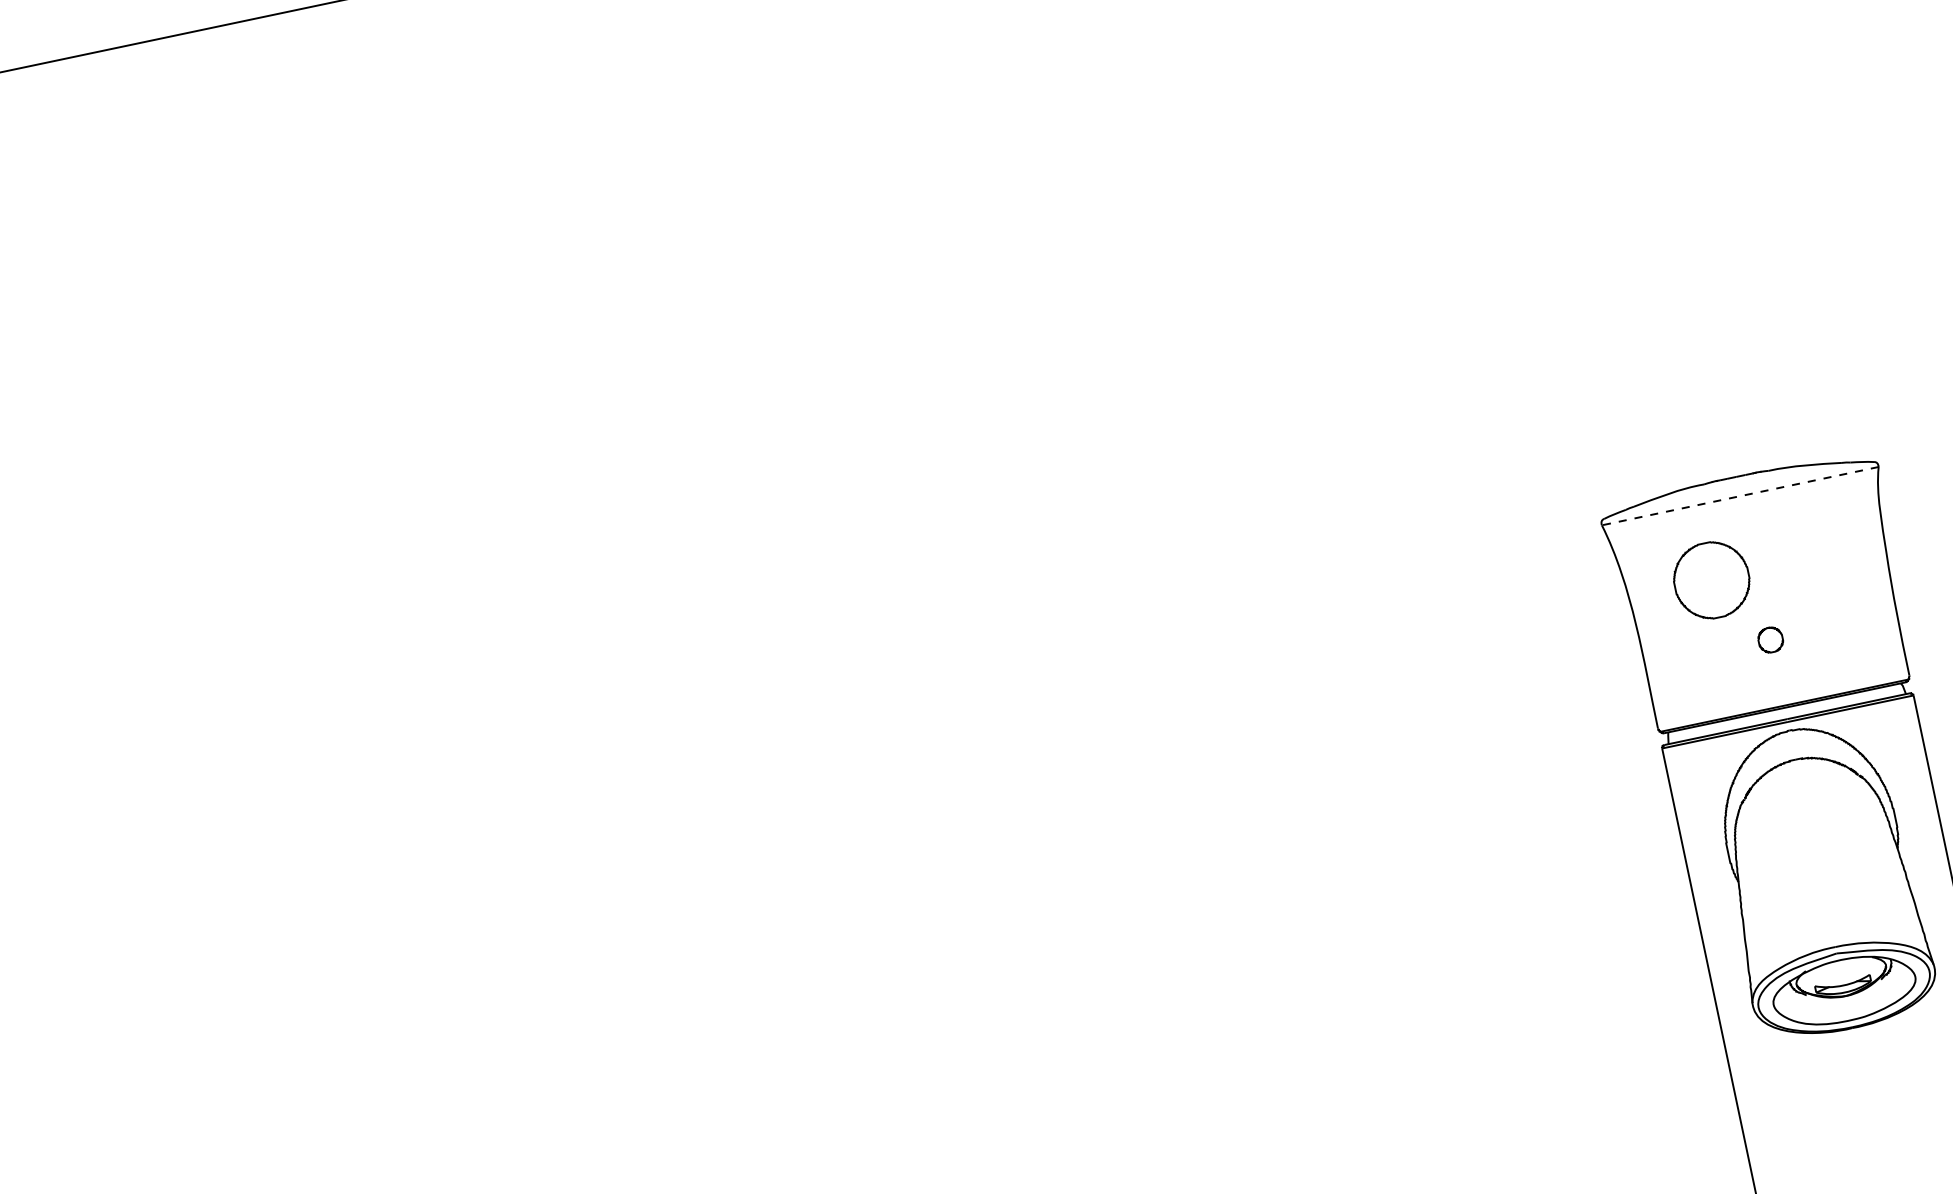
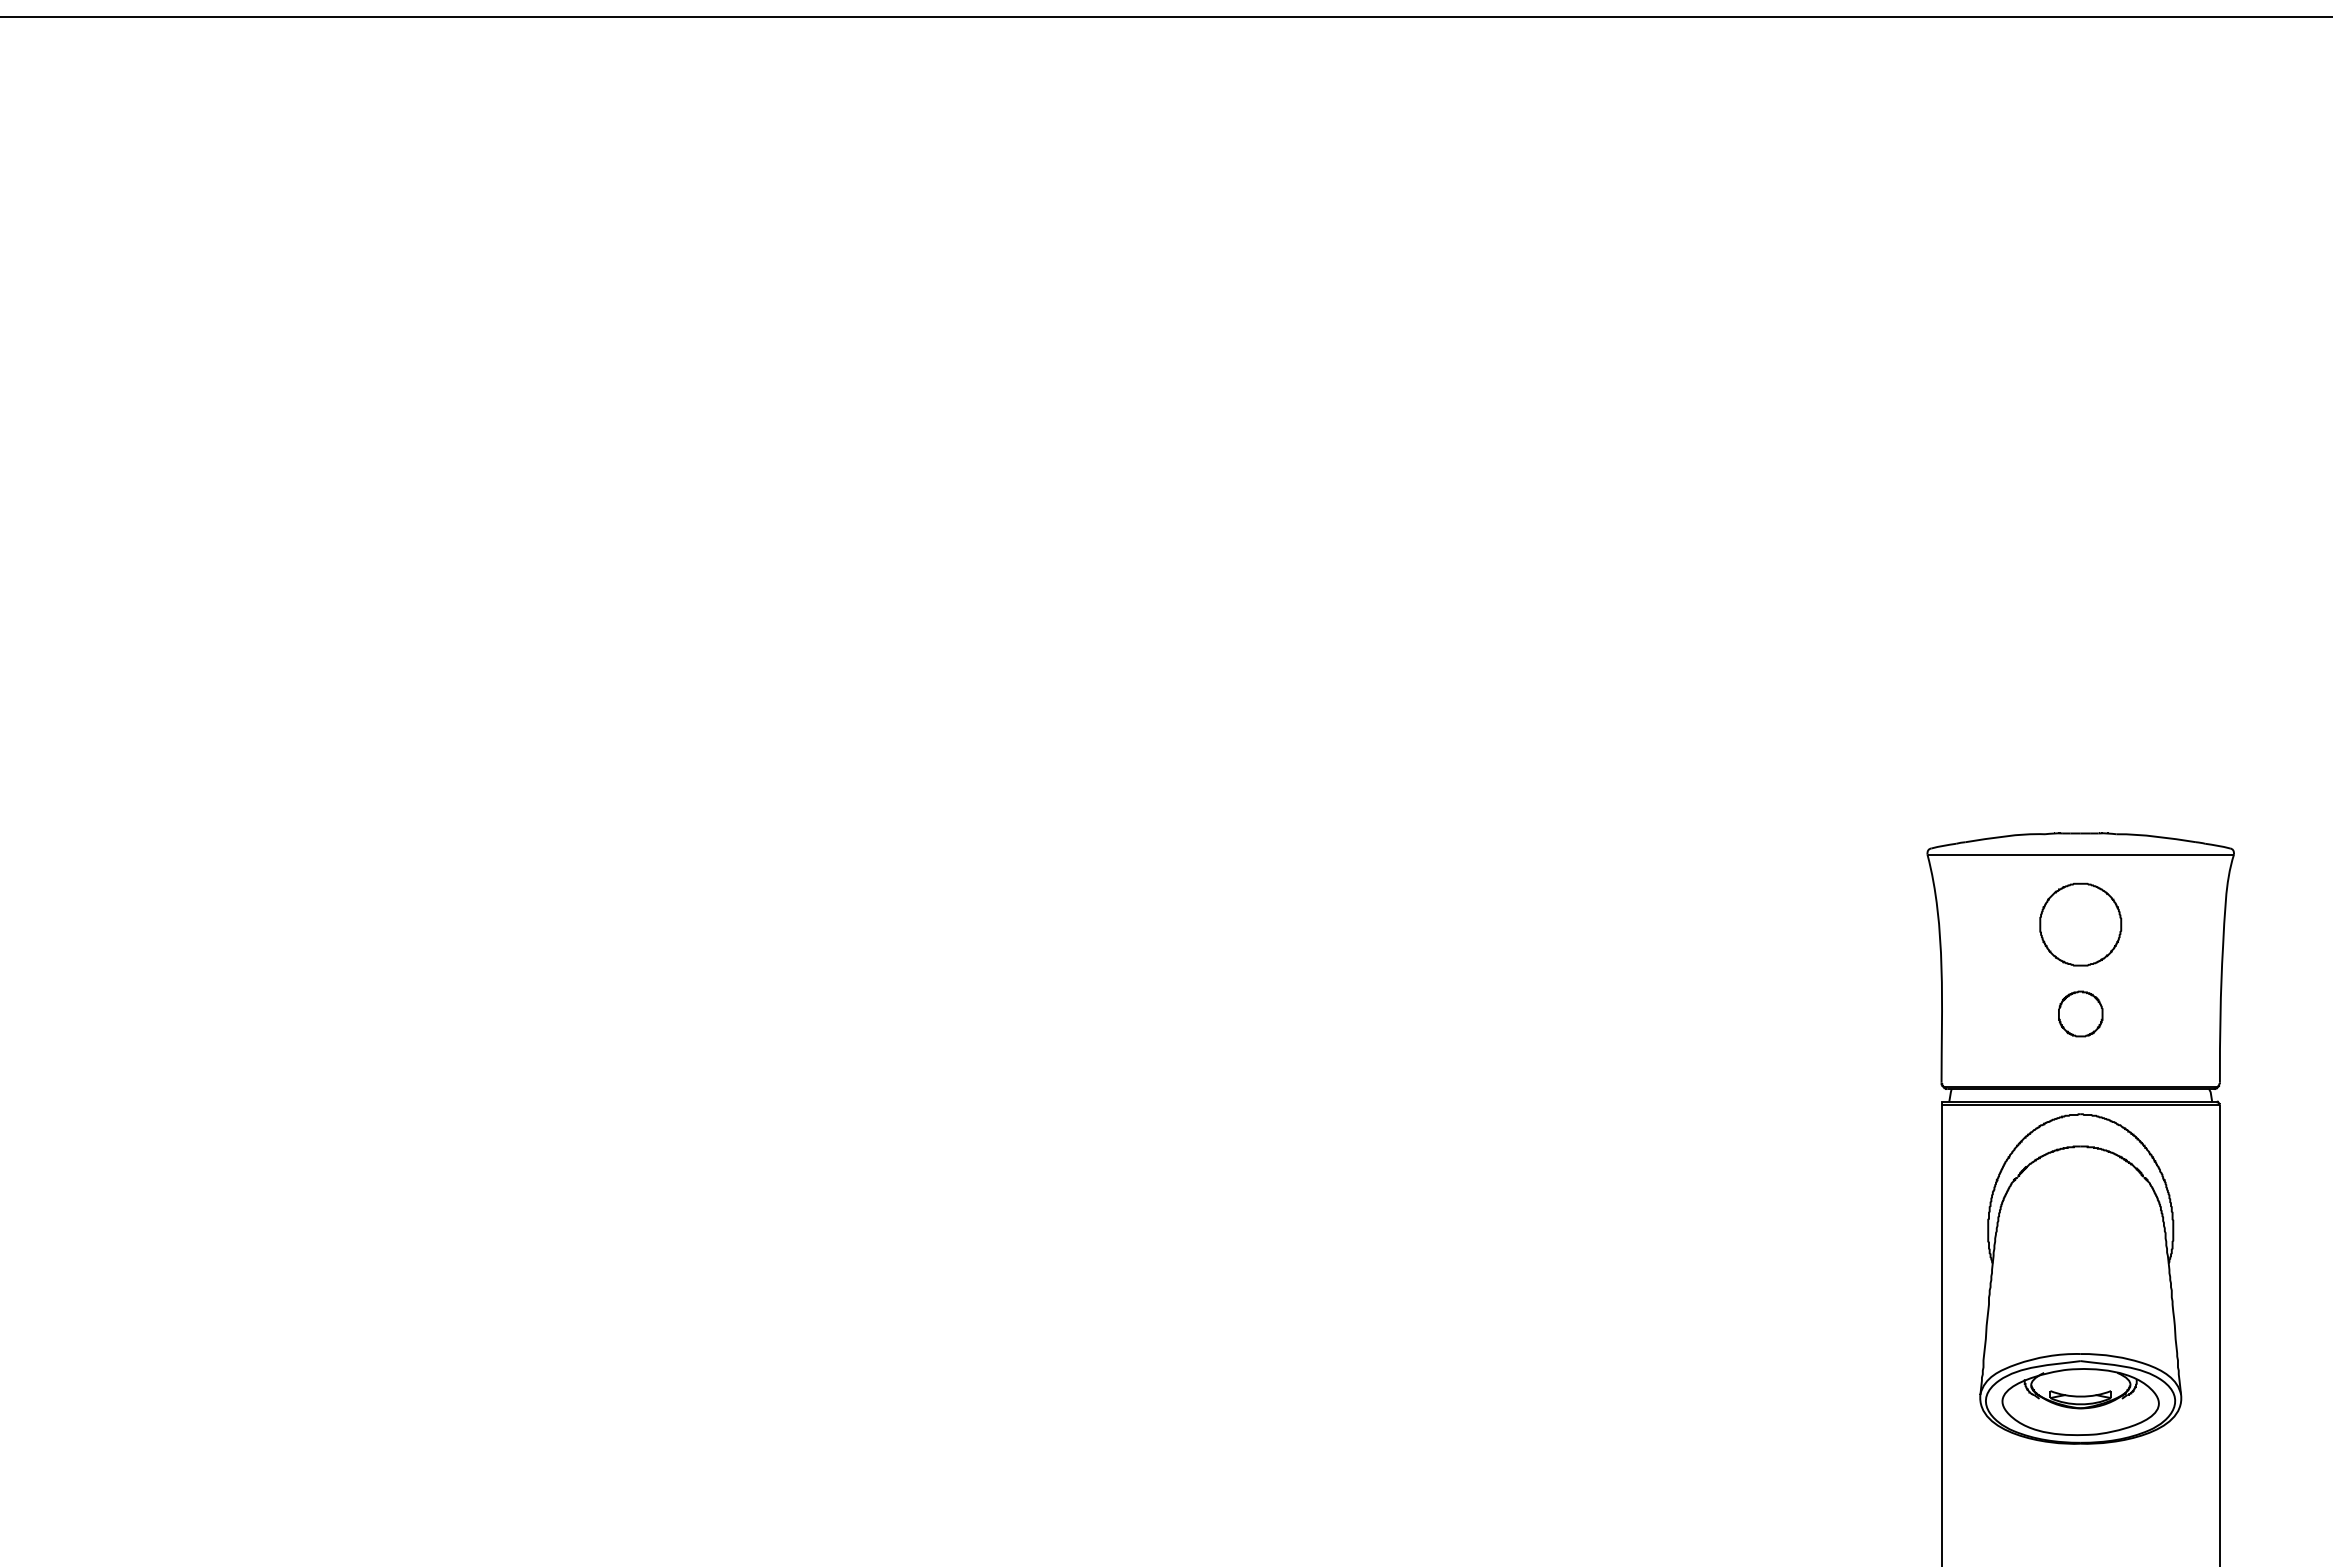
line: (1740, 495) -> (2080, 854), dashed -> solid
part: (1711, 580) -> (2080, 924), moved
part: (1770, 639) -> (2080, 1013), size x1.67

